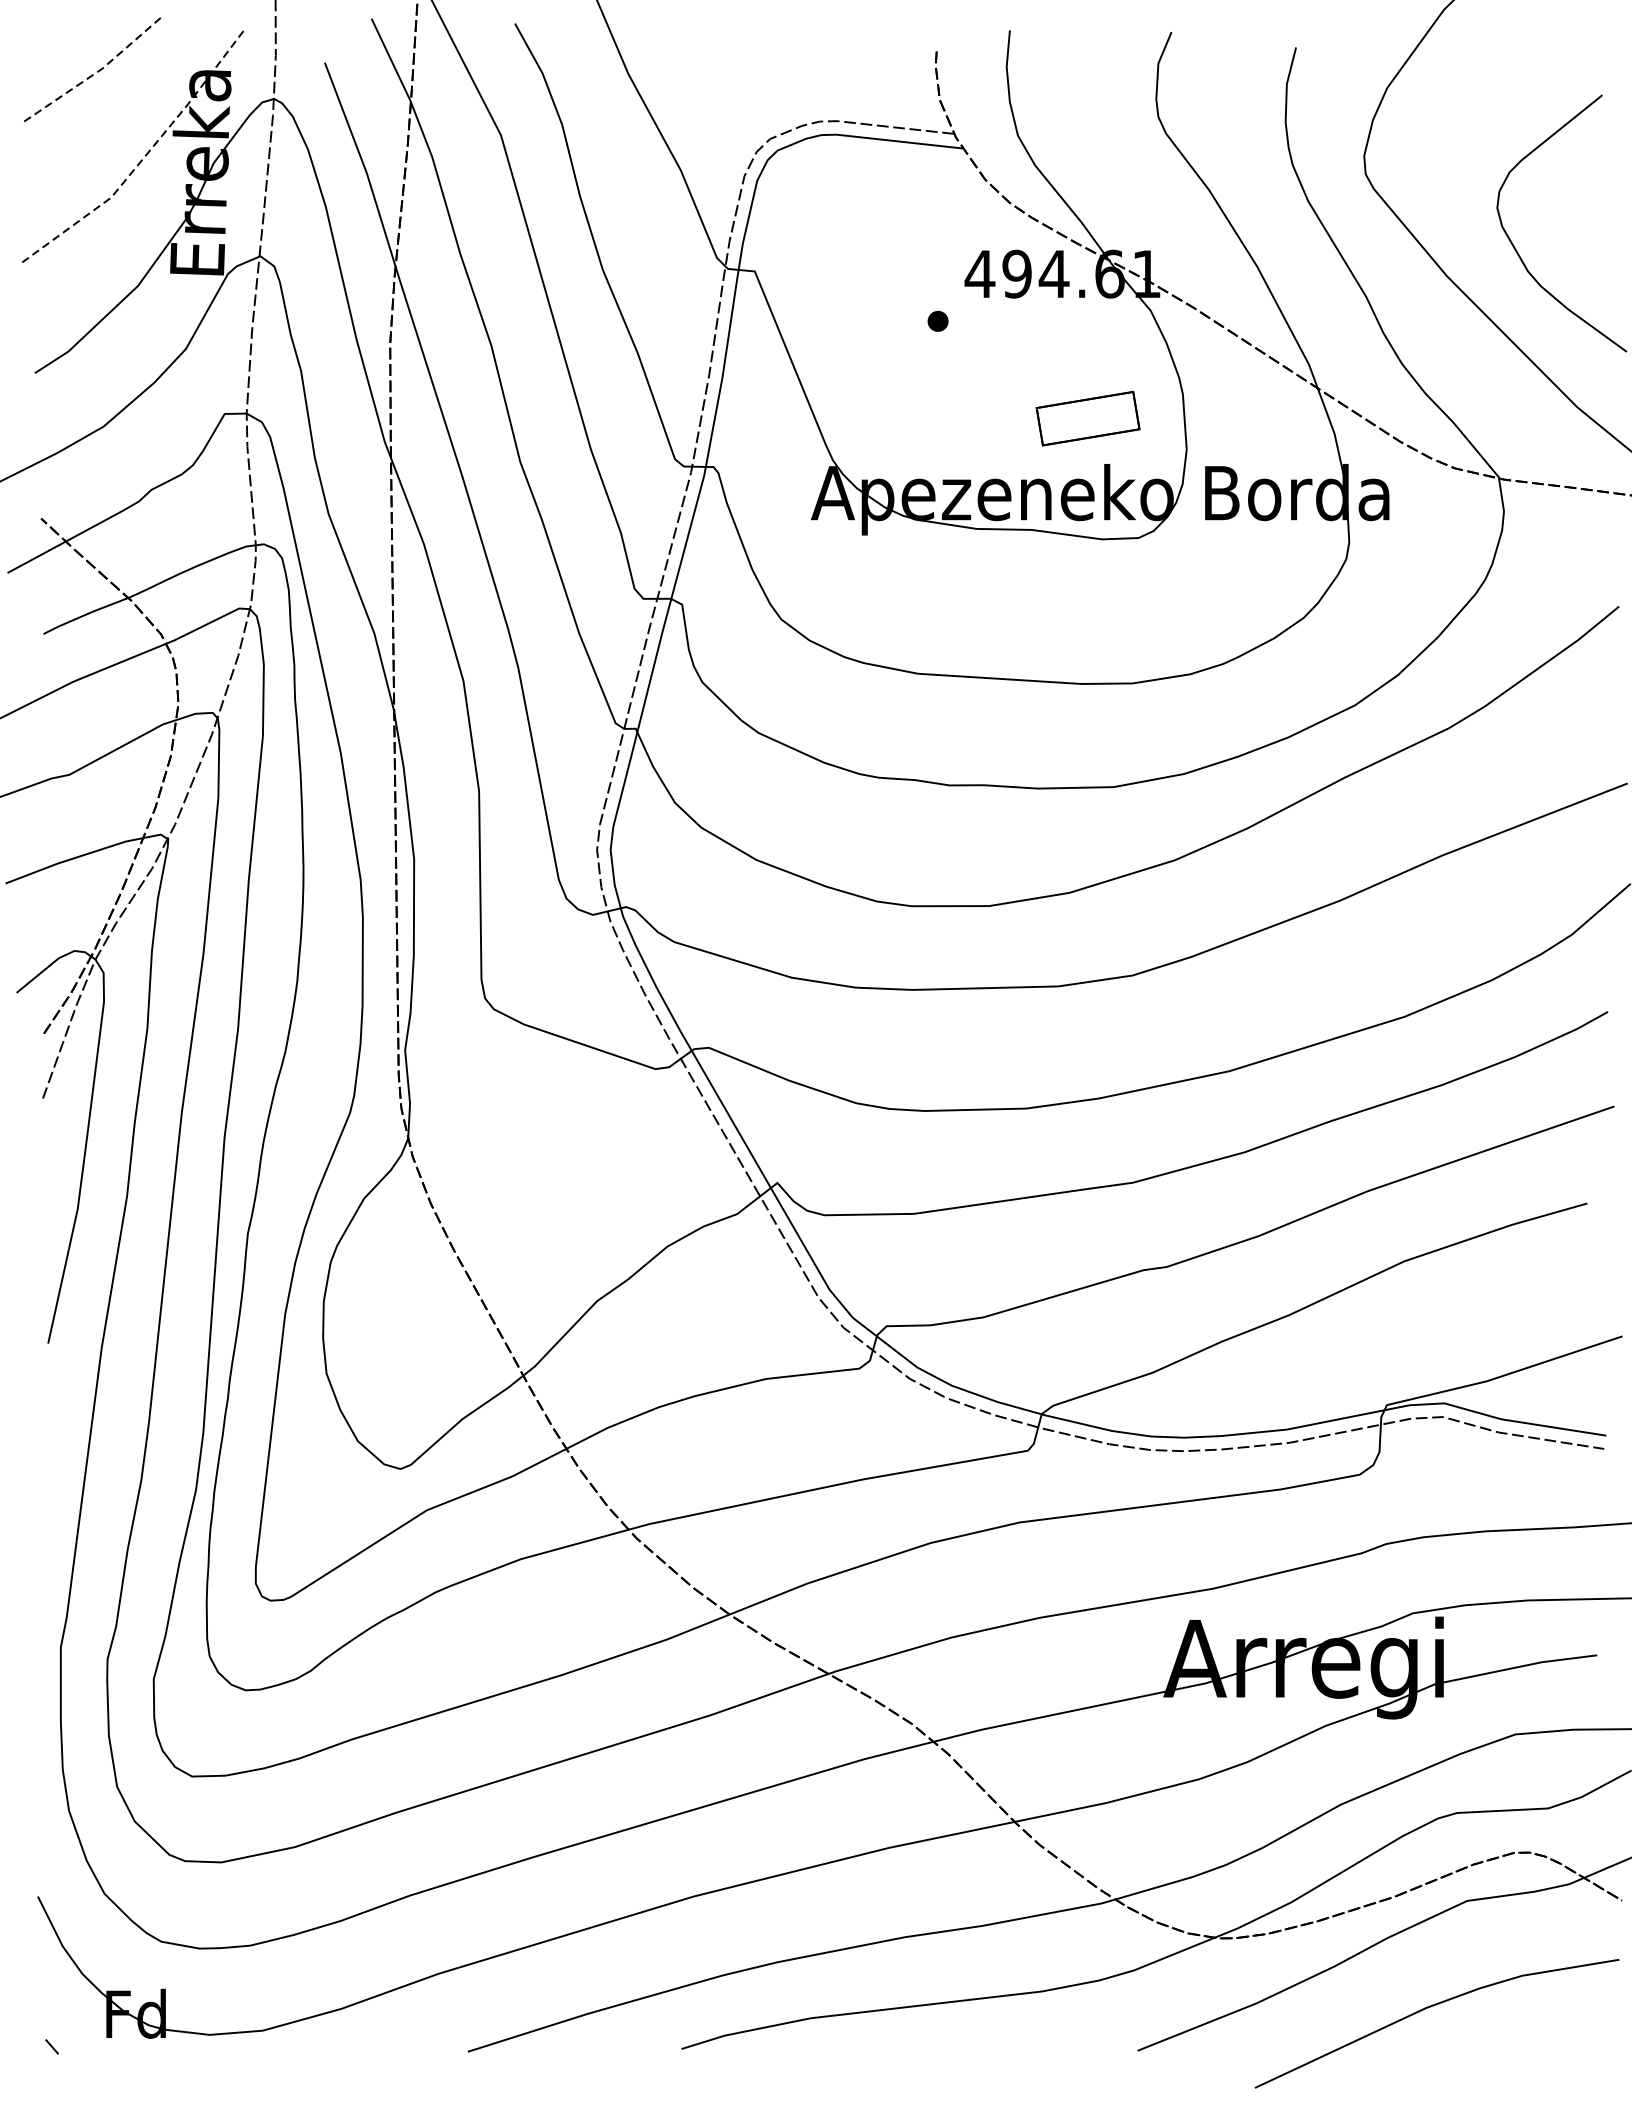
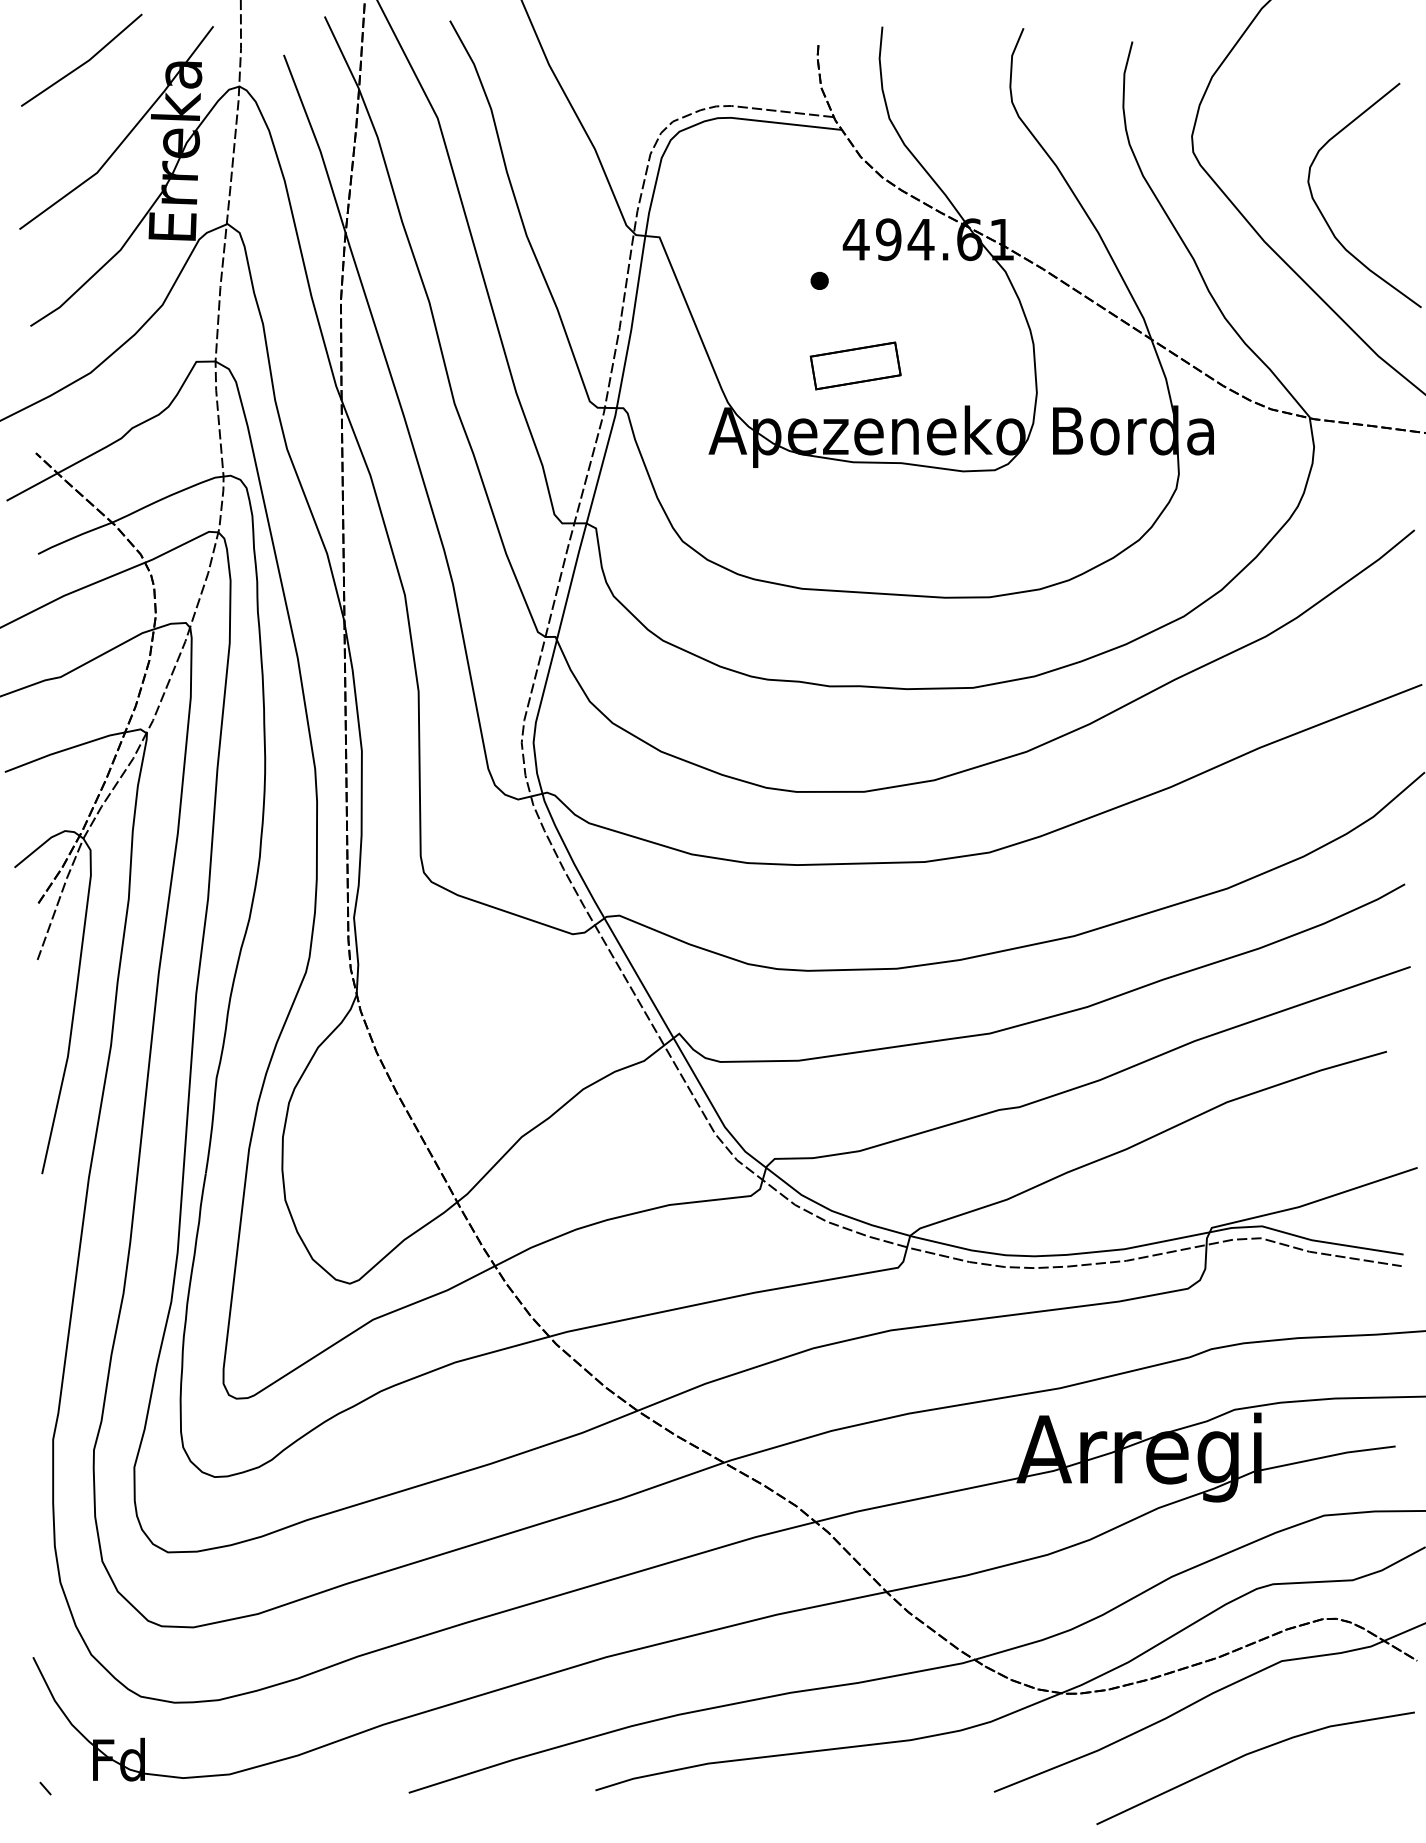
line: (97, 72) -> (85, 63), dashed -> solid
line: (144, 157) -> (126, 137), dashed -> solid
part: (1087, 418) -> (855, 365), moved

